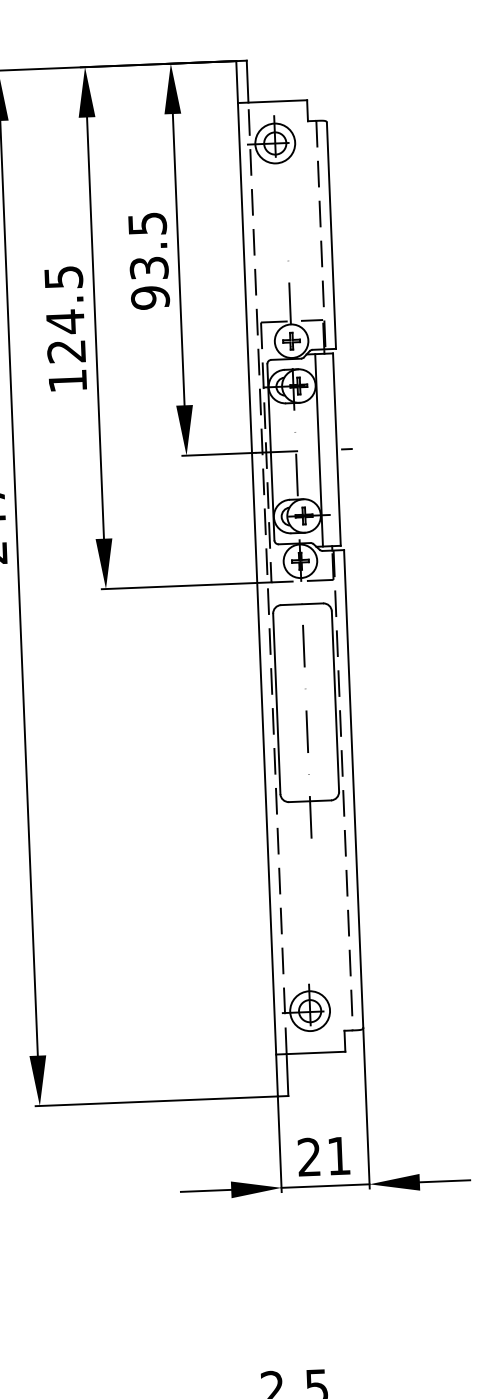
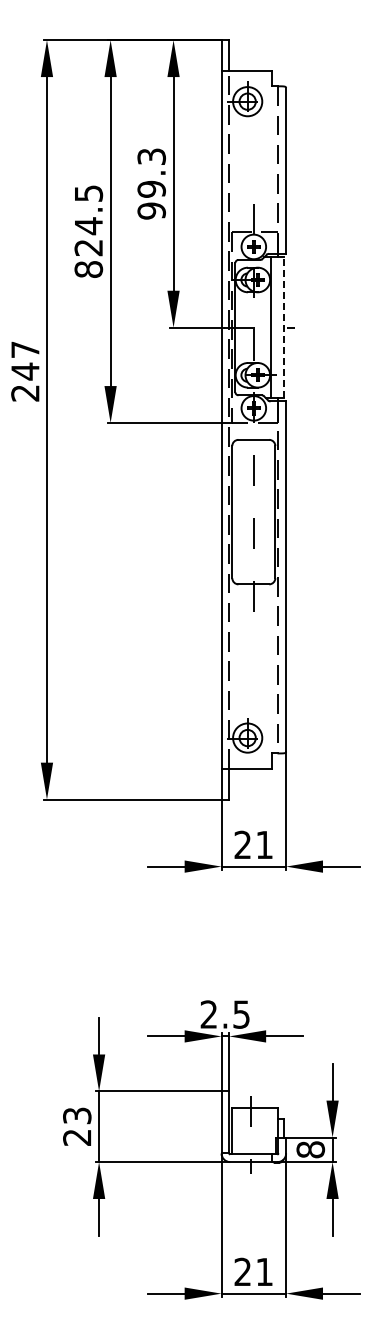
text: (148, 245) -> (151, 172), 93.5 -> 99.3
text: (67, 381) -> (88, 269), 124.5 -> 824.5
line: (336, 449) -> (283, 327), solid -> dashed

